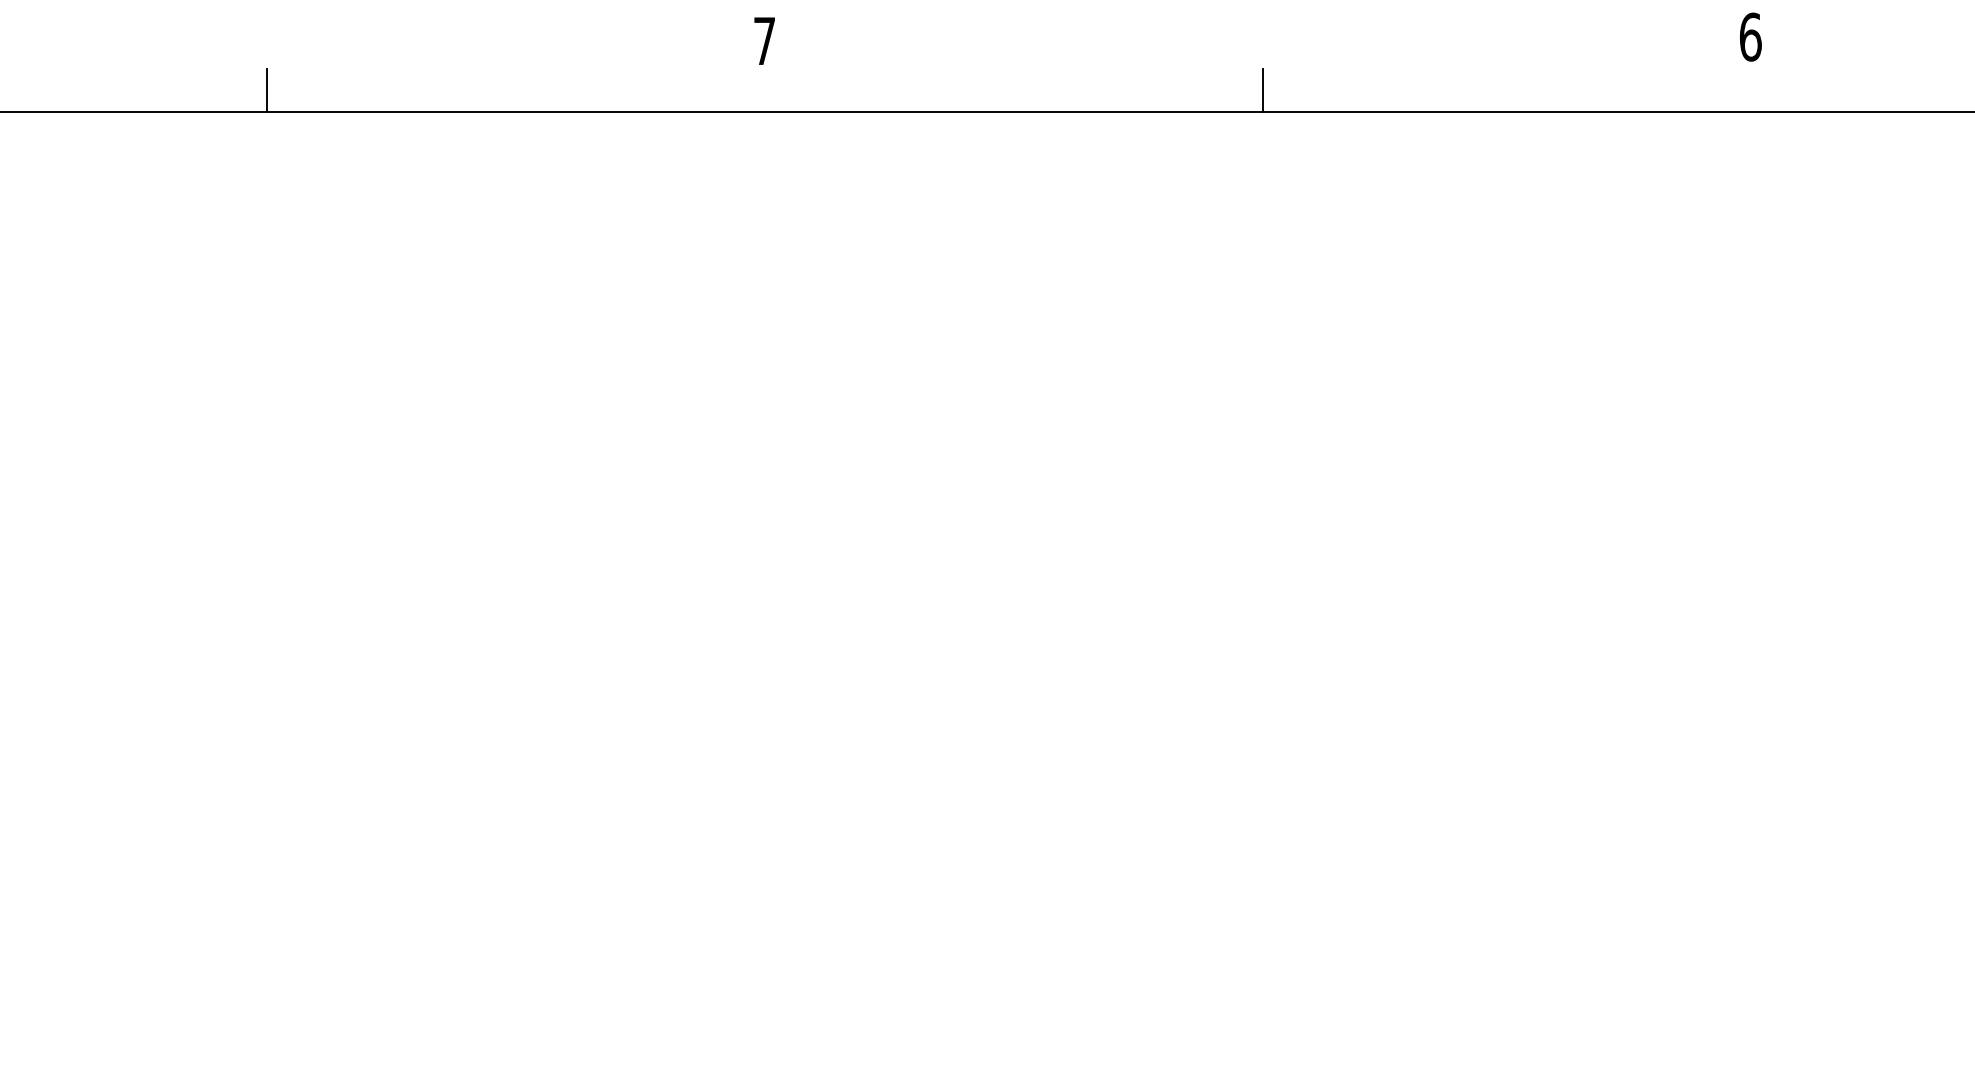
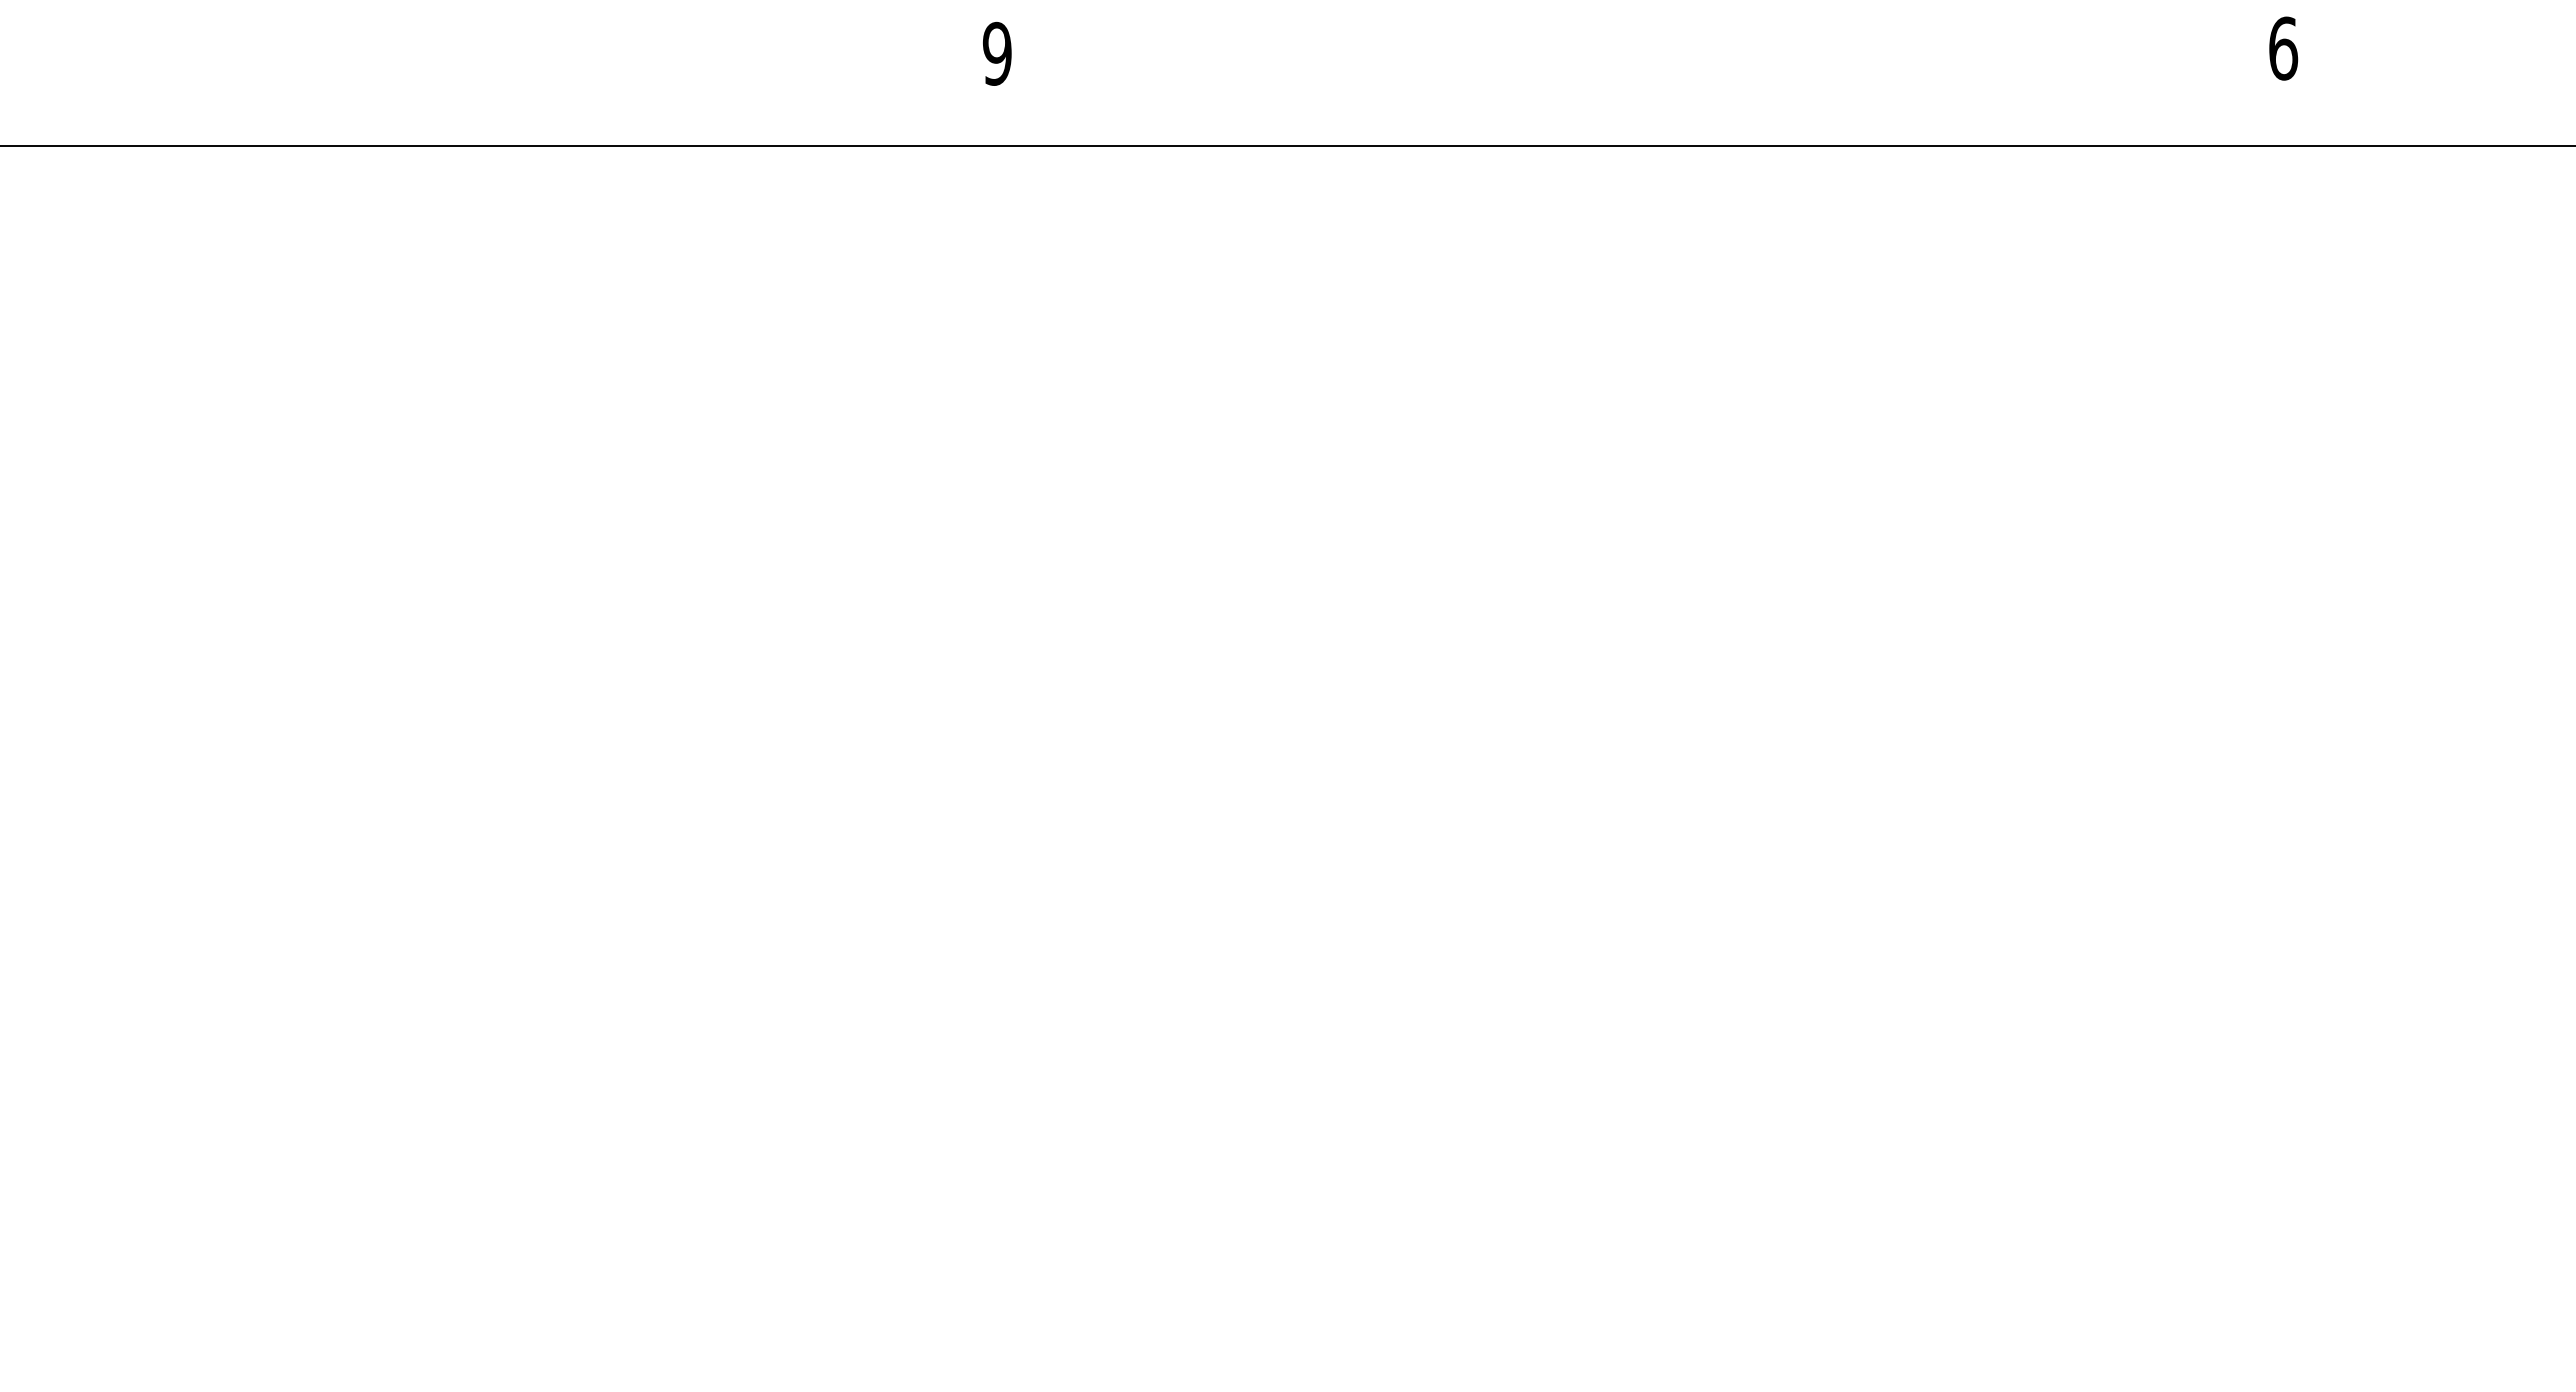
text: (764, 40) -> (997, 53), 7 -> 9
line: (266, 90) -> (347, 118), removed
line: (1263, 90) -> (1647, 118), removed

